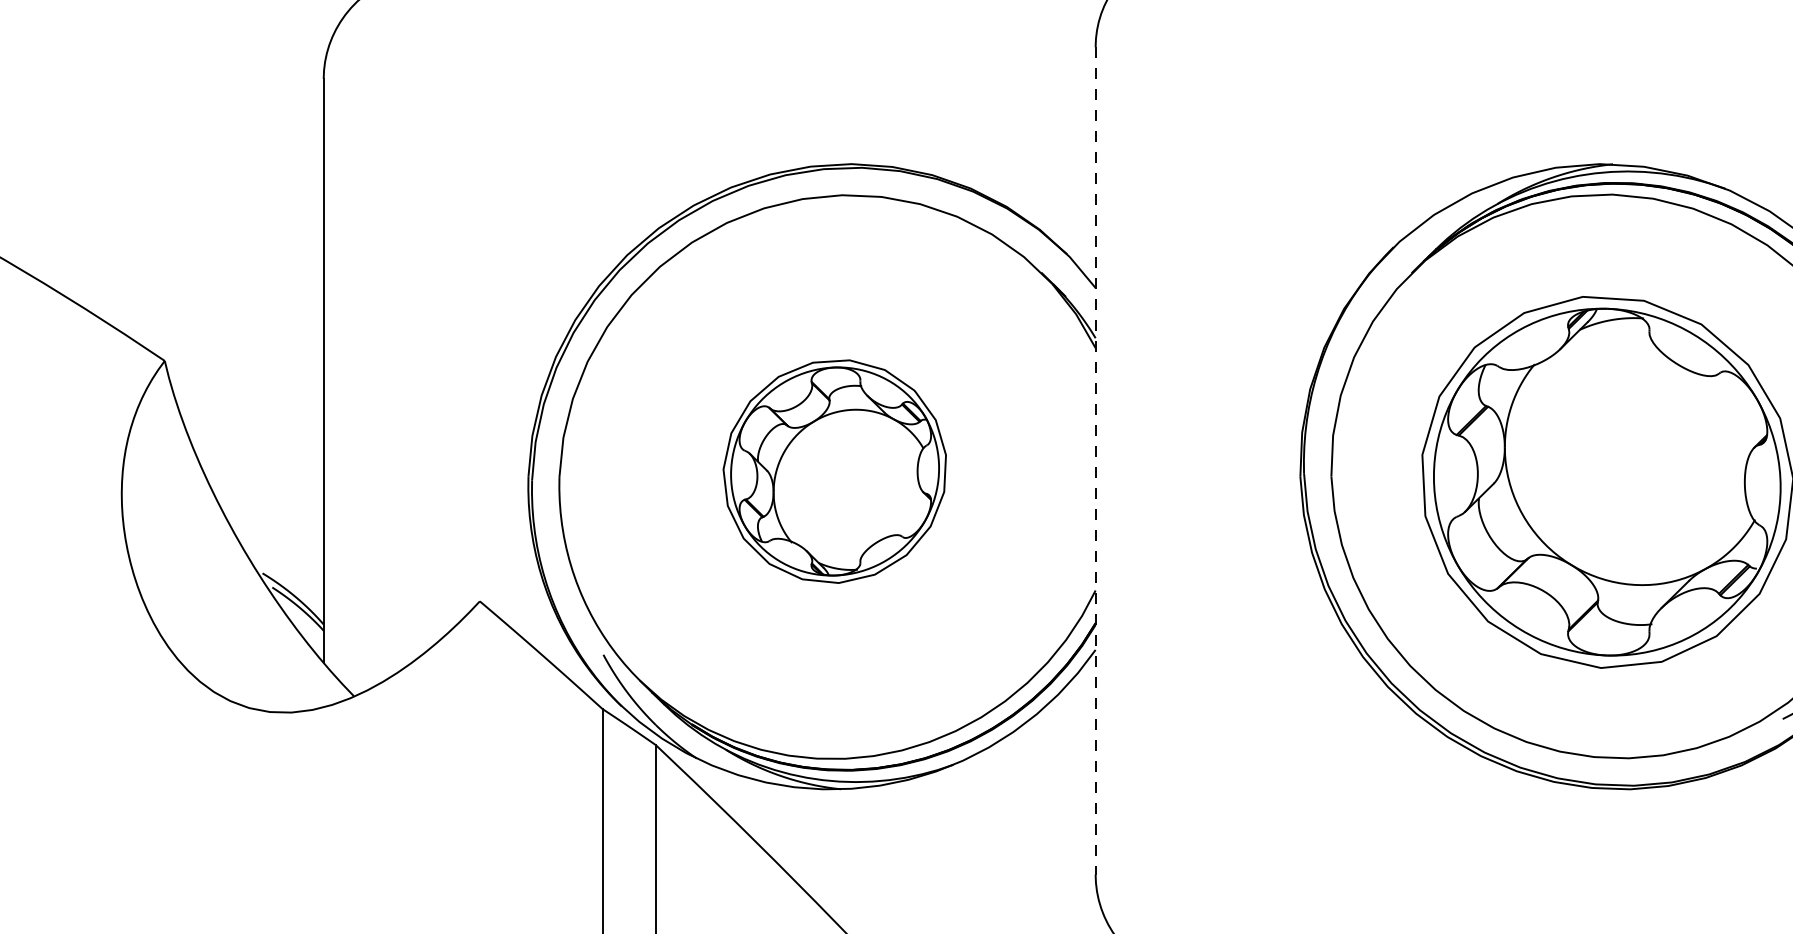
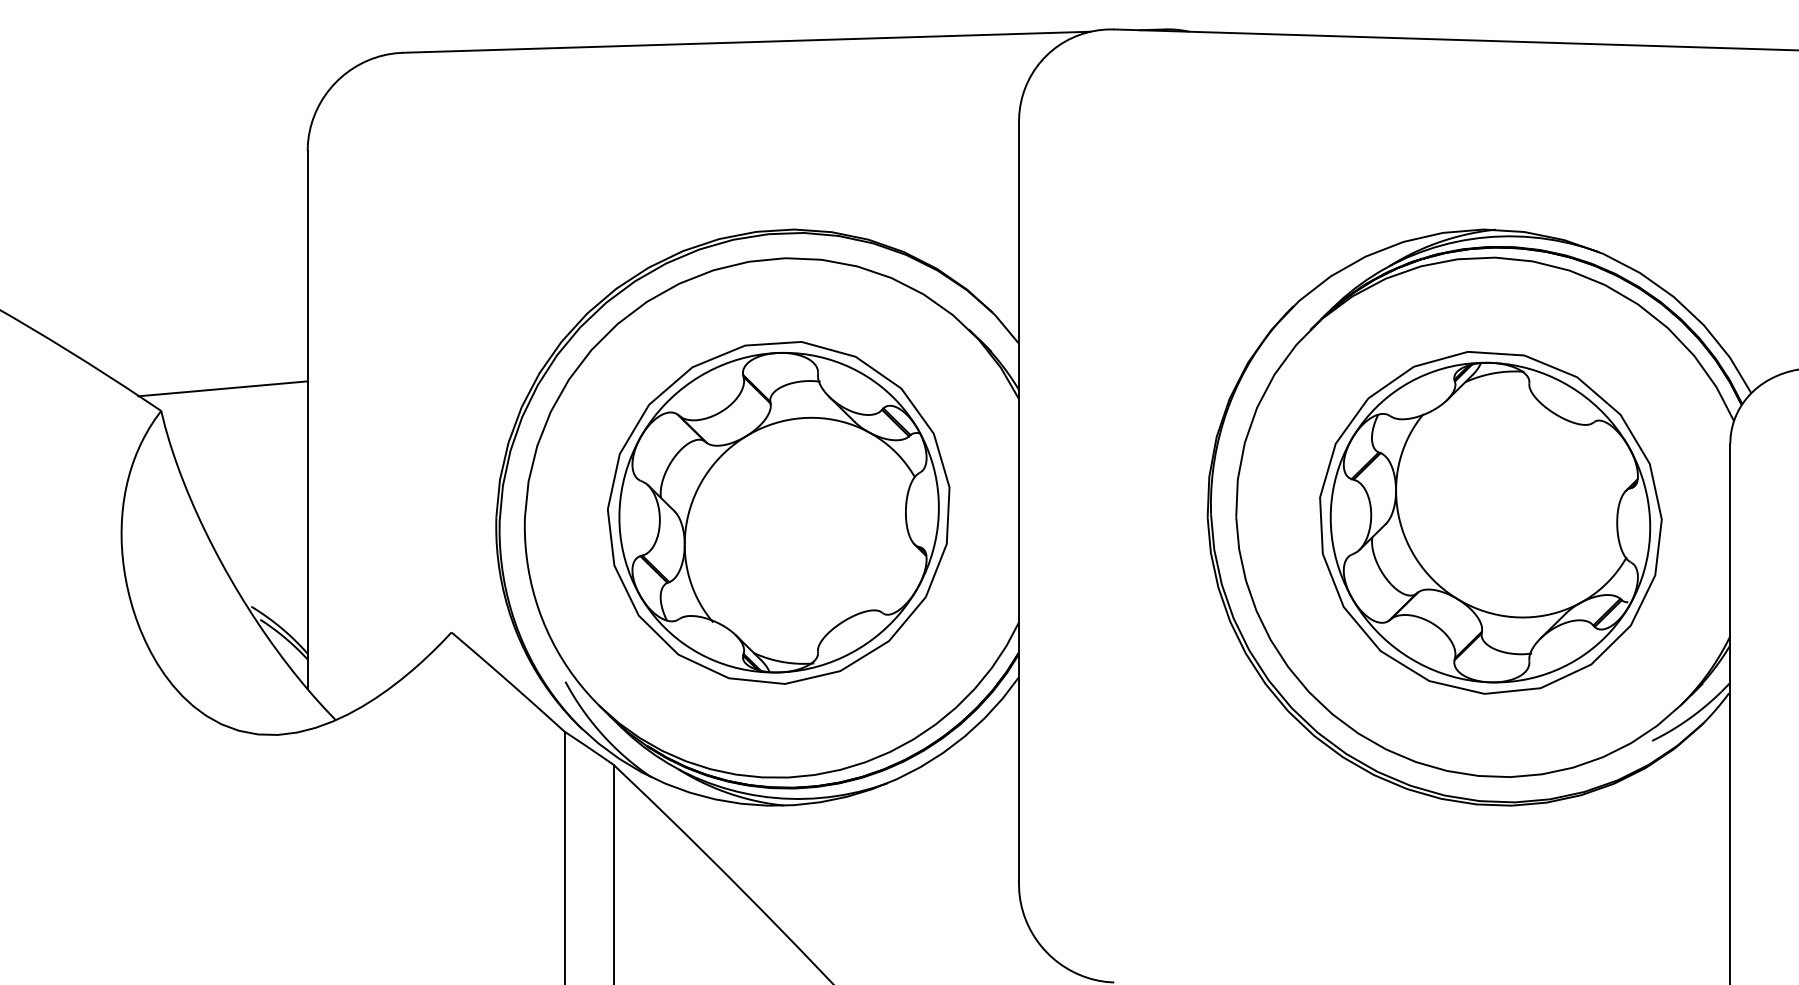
line: (231, 336) -> (222, 388), added
line: (1095, 461) -> (1018, 503), dashed -> solid
part: (834, 471) -> (778, 512), size x1.67

